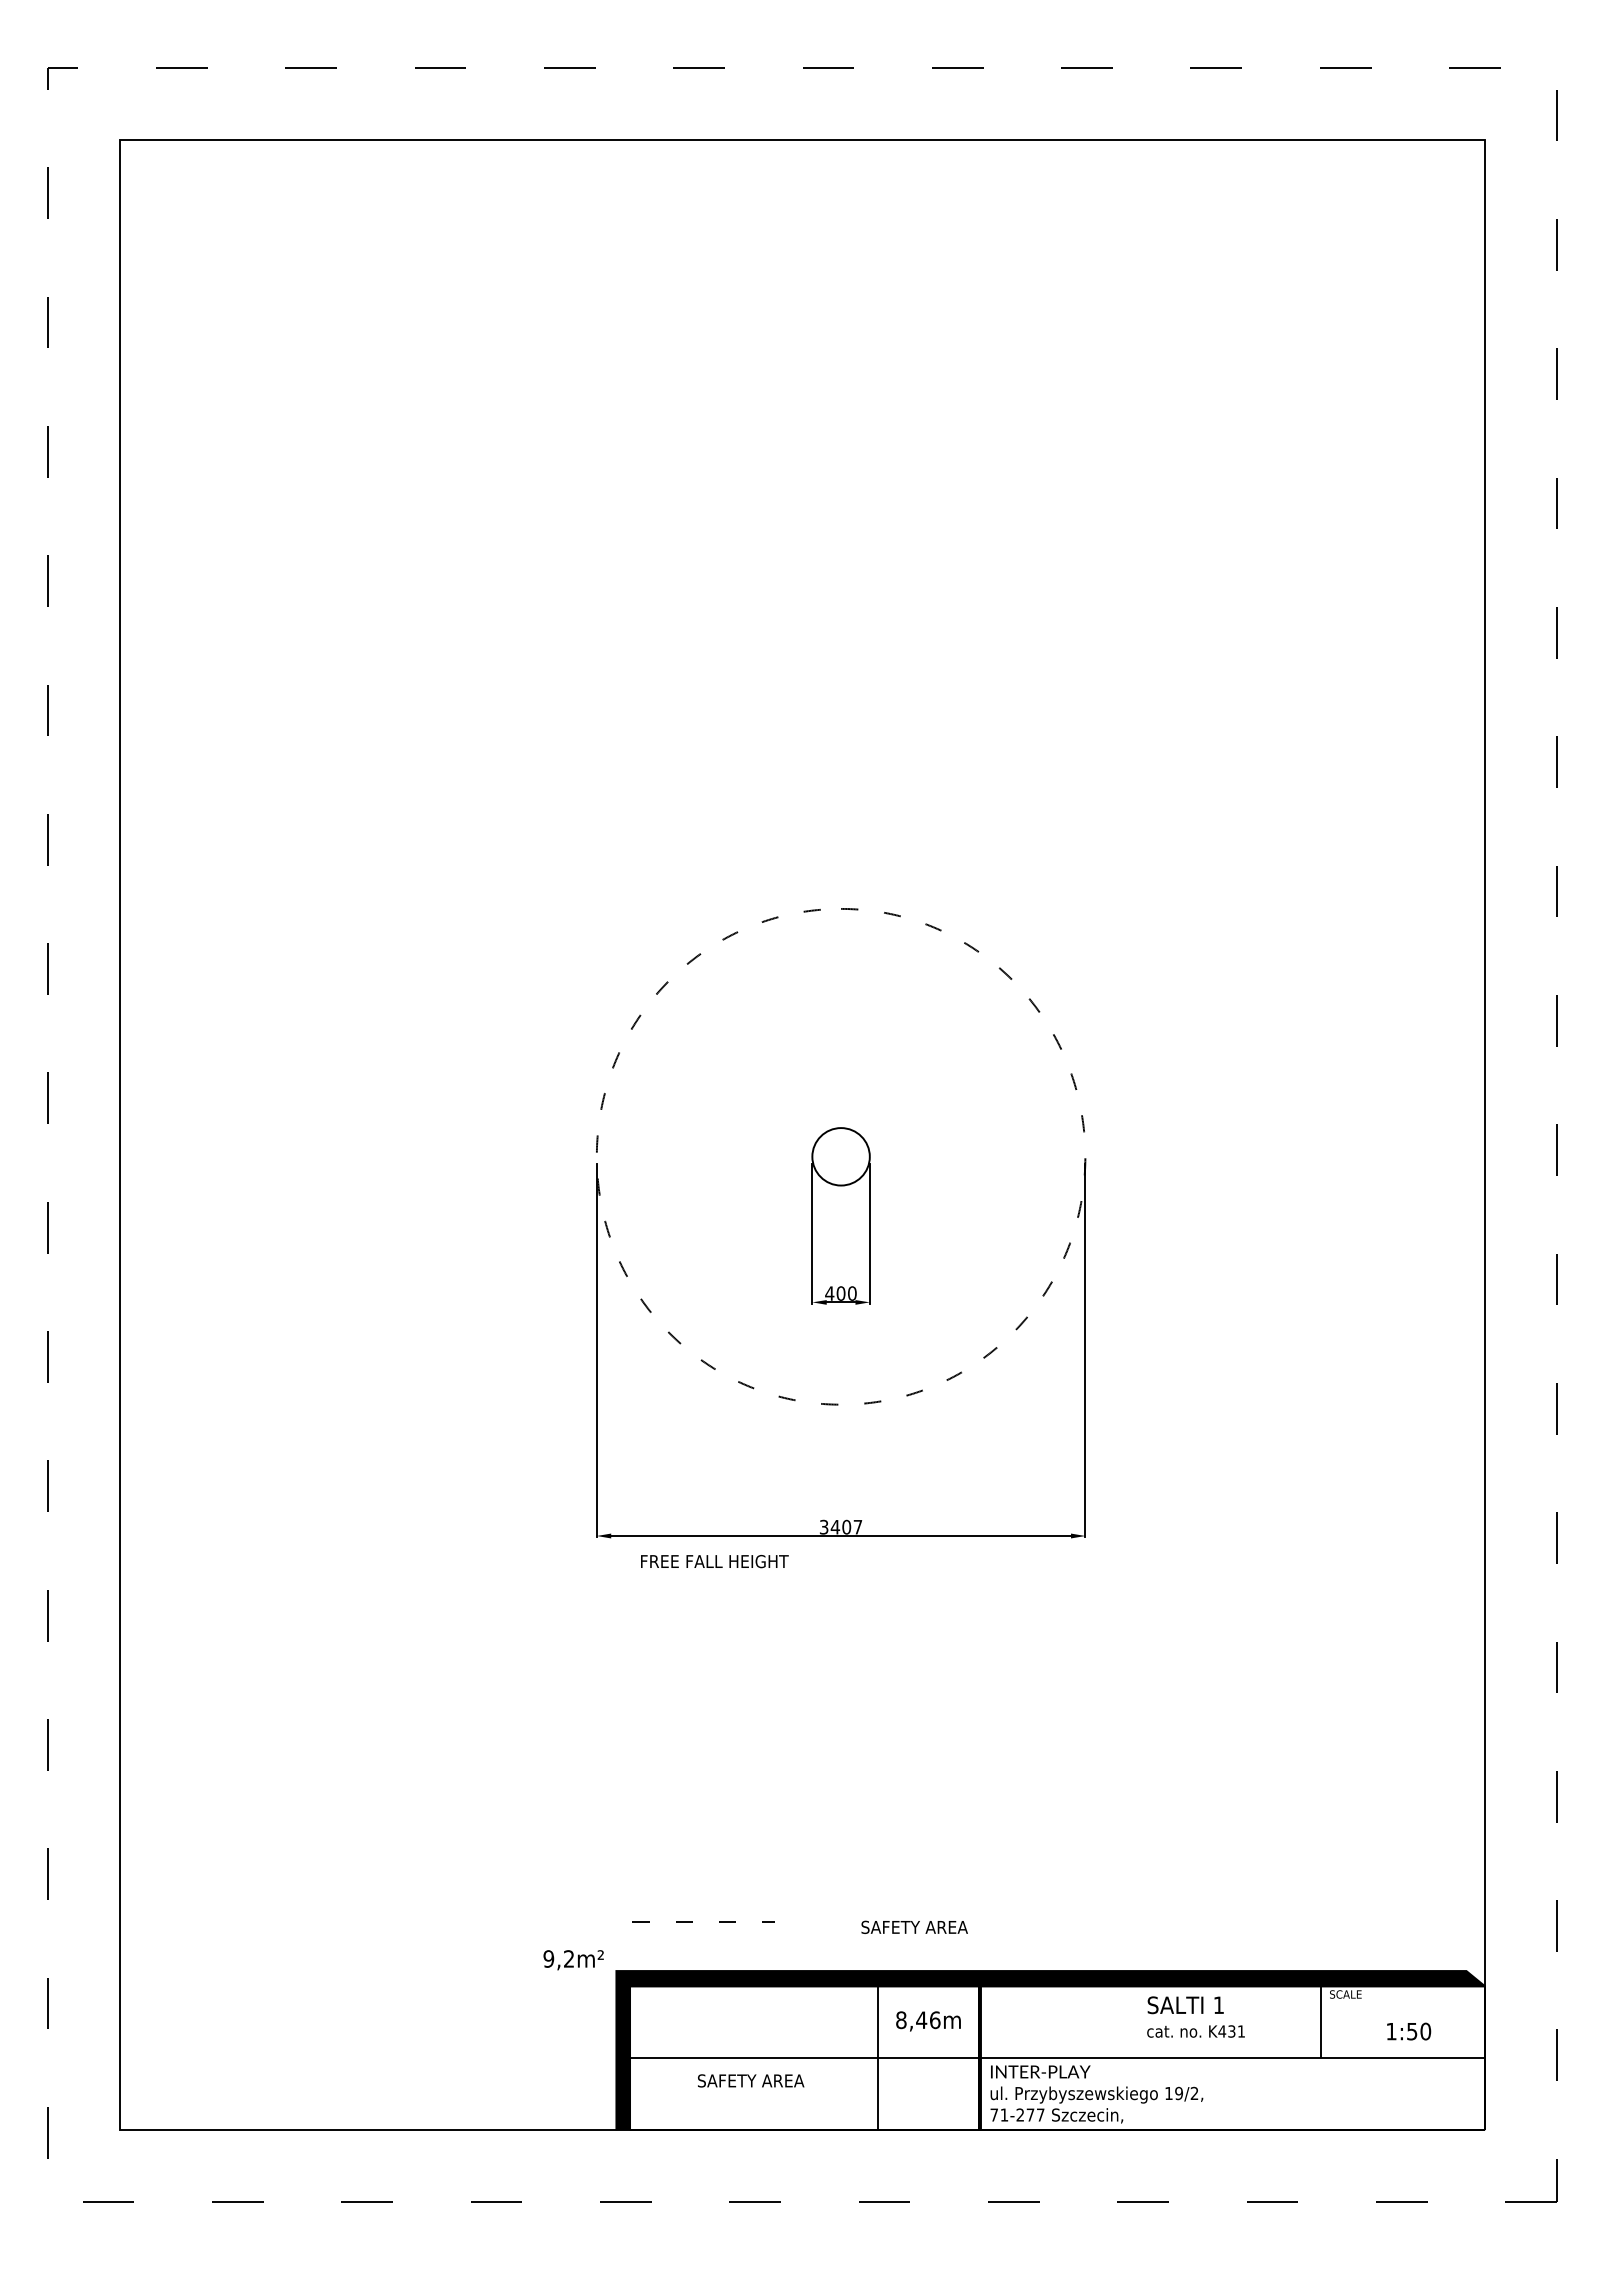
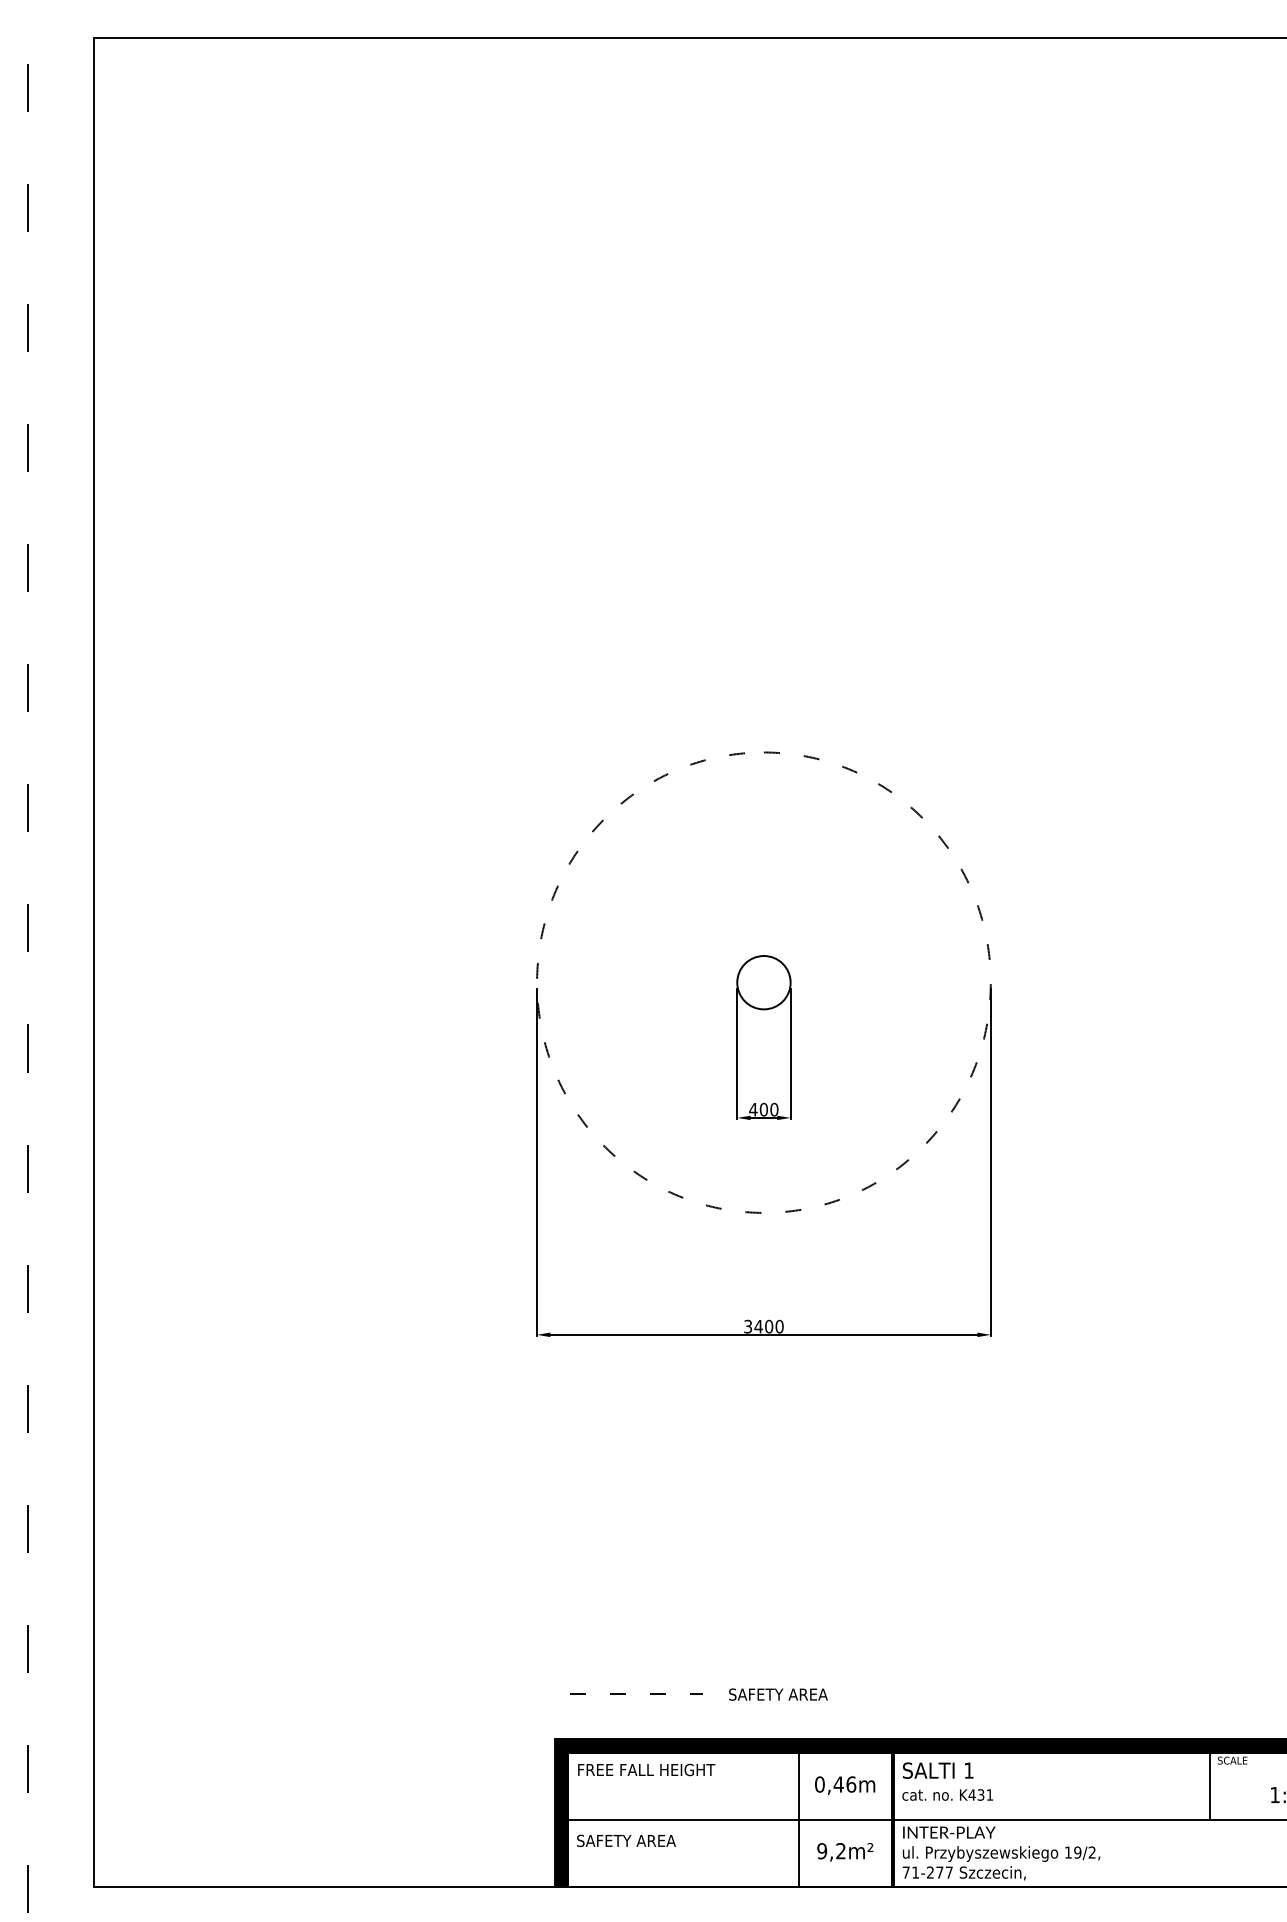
text: (857, 1526) -> (779, 1326), 3407 -> 3400
text: (714, 1561) -> (646, 1769), moved
text: (914, 1926) -> (778, 1693), moved
text: (573, 1960) -> (845, 1852), moved
text: (1195, 2016) -> (947, 1781), moved
text: (901, 2019) -> (820, 1783), 8,46m -> 0,46m
text: (751, 2080) -> (626, 1840), moved

